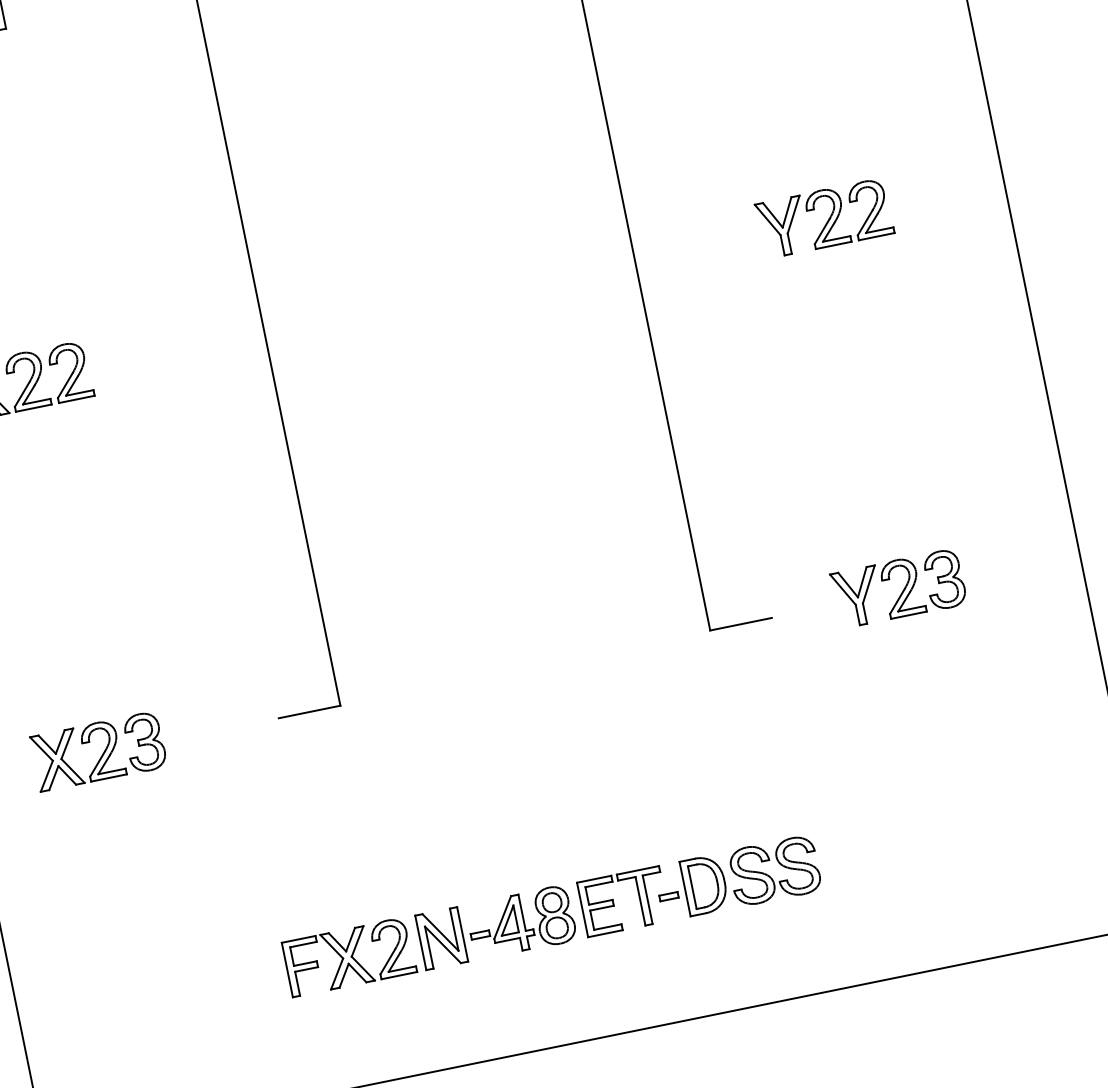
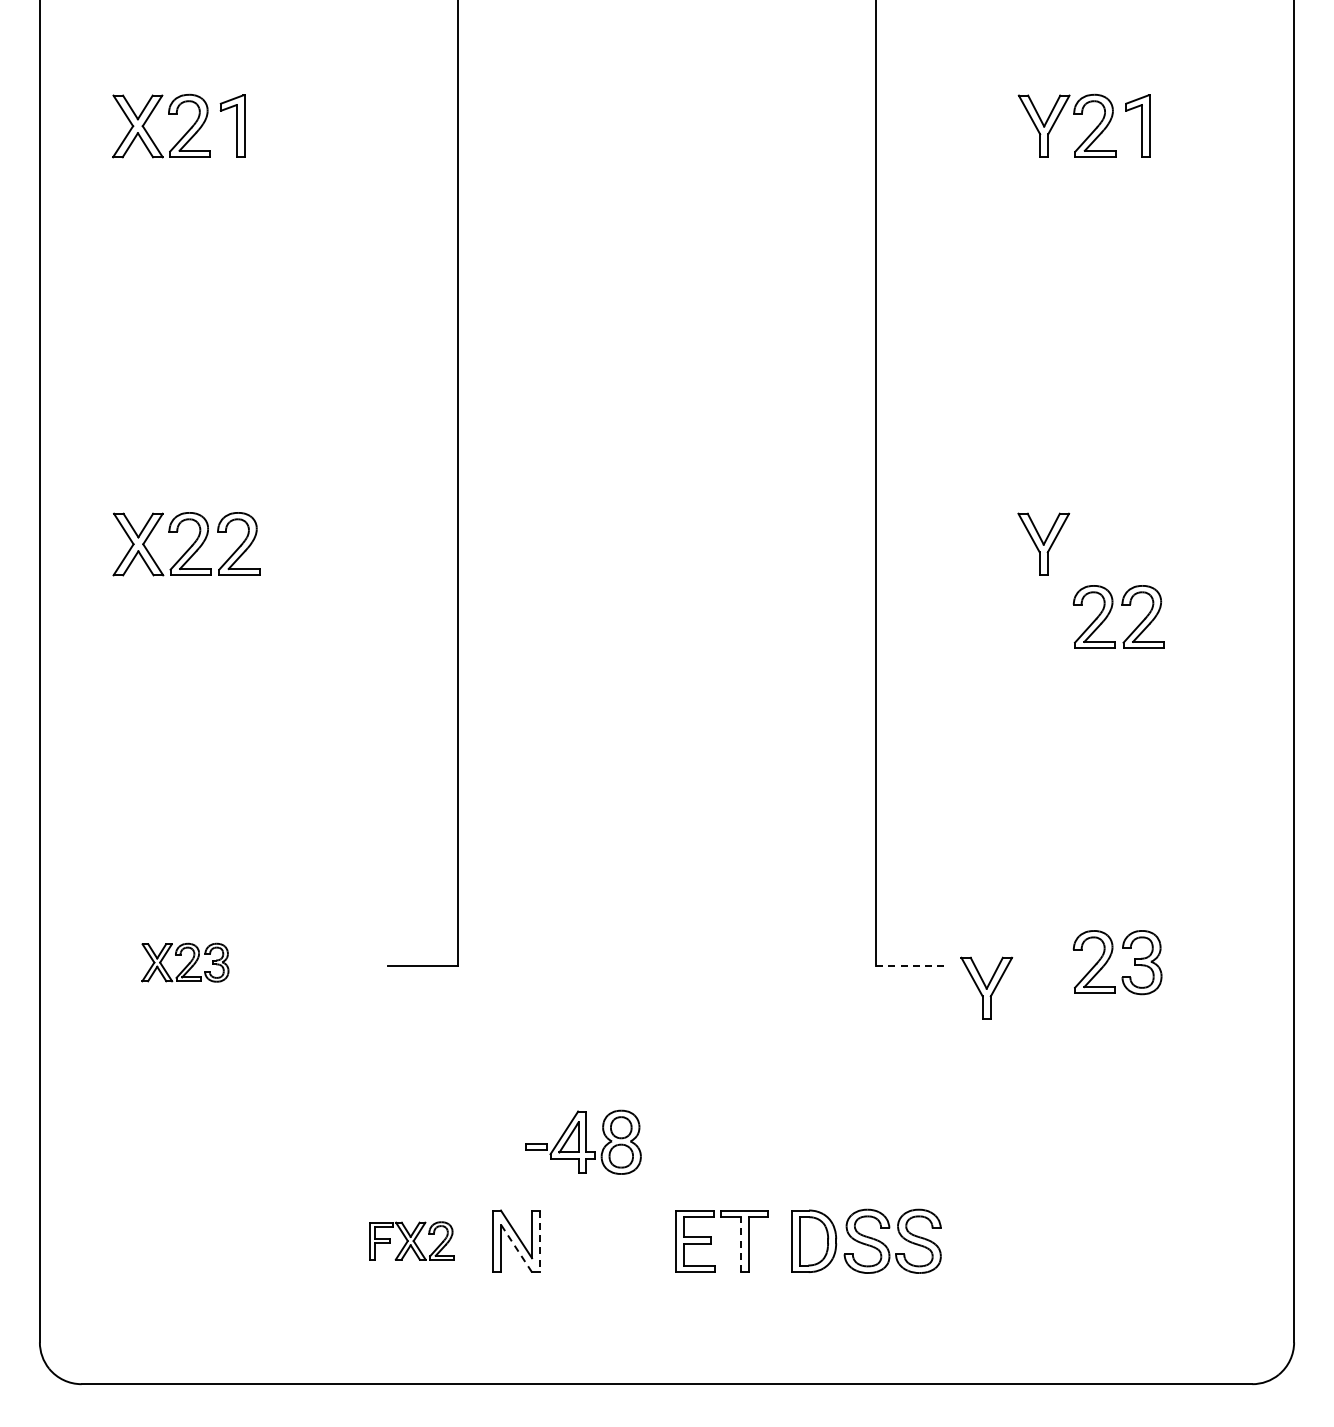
part: (840, 210) -> (1110, 612), moved
part: (857, 596) -> (986, 987), moved
line: (740, 624) -> (910, 966), solid -> dashed
part: (98, 751) -> (185, 962), size x0.6
part: (668, 896) -> (772, 1245), removed
line: (640, 901) -> (740, 1244), solid -> dashed
part: (521, 921) -> (583, 1141), moved
line: (462, 934) -> (540, 1241), solid -> dashed
line: (443, 944) -> (516, 1248), solid -> dashed
part: (348, 956) -> (411, 1240), size x0.6

